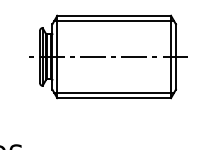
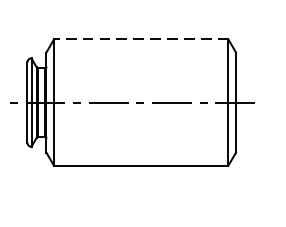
line: (114, 15) -> (141, 38), solid -> dashed
line: (114, 21) -> (141, 48), removed
line: (114, 92) -> (141, 157), removed

